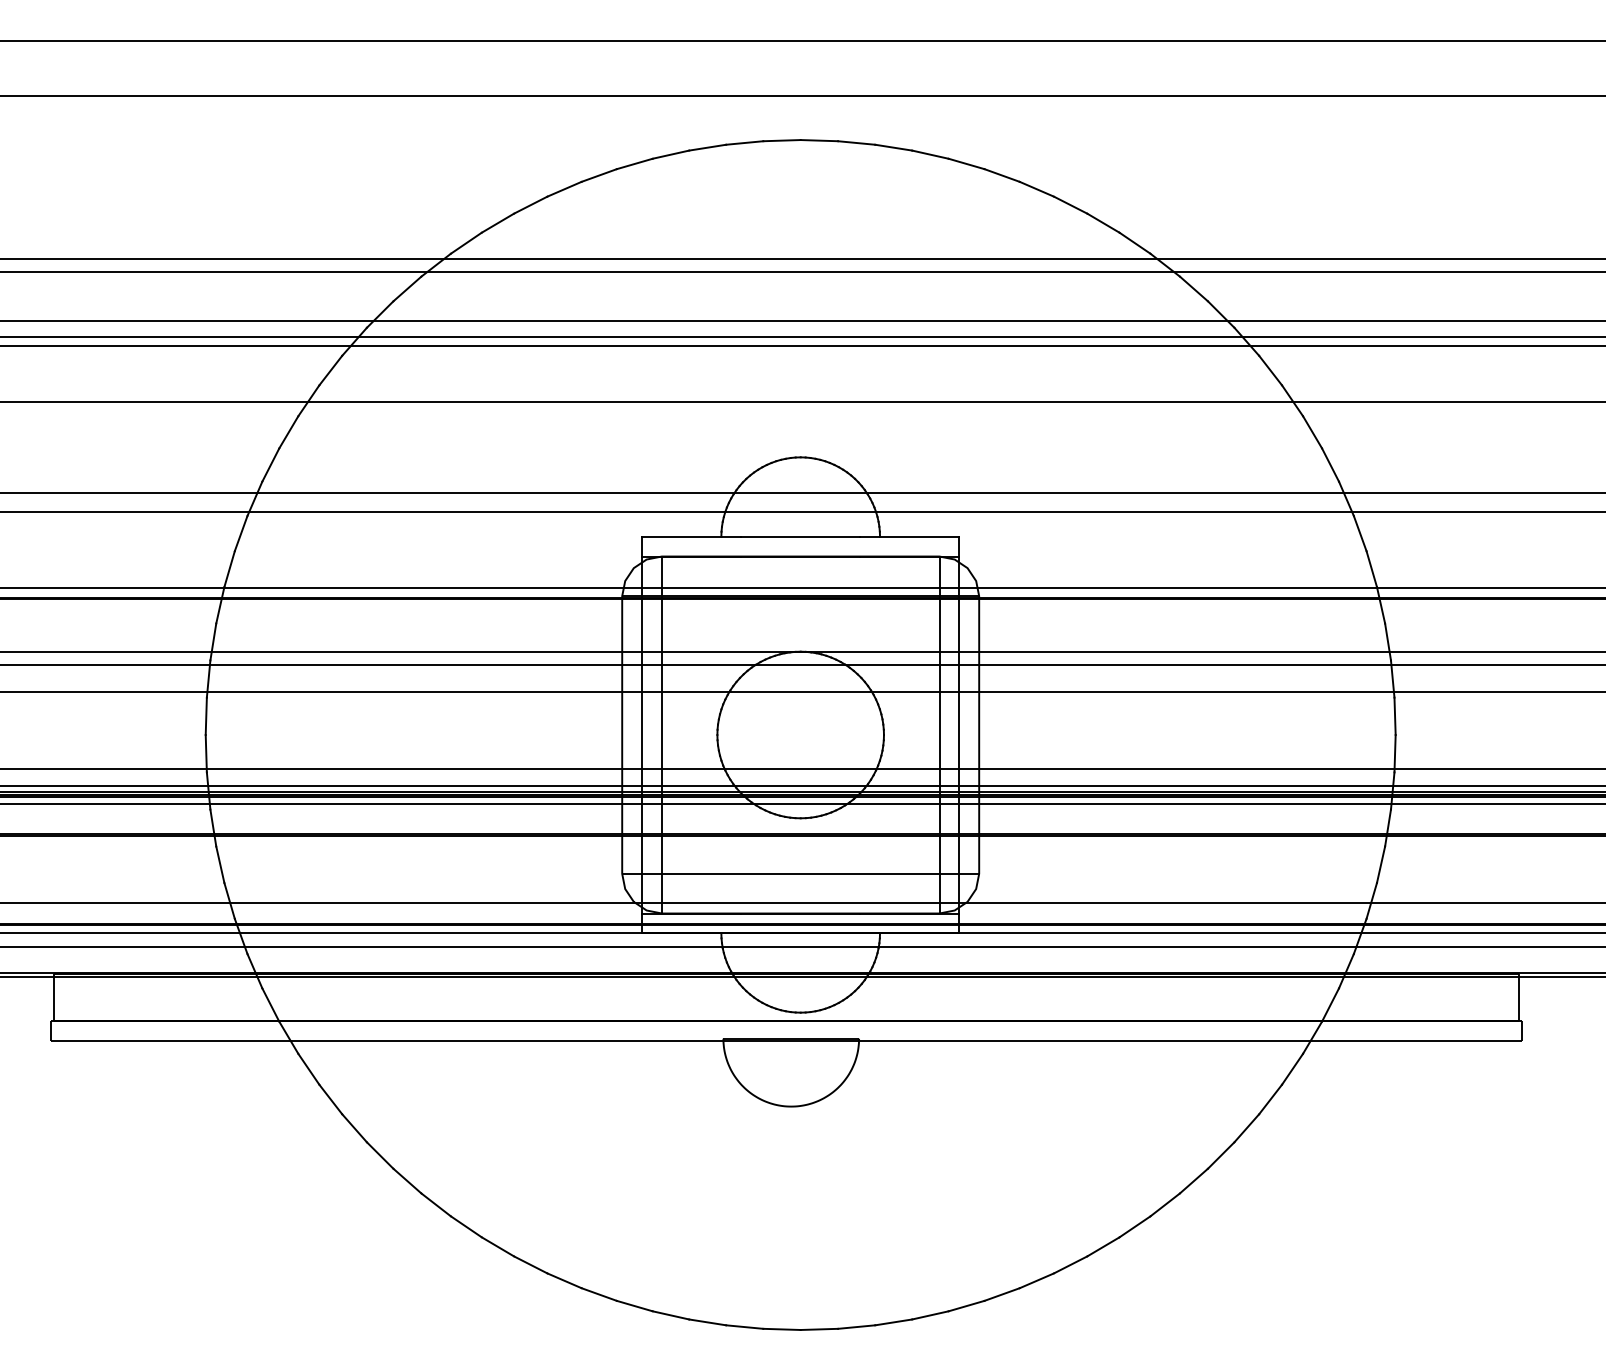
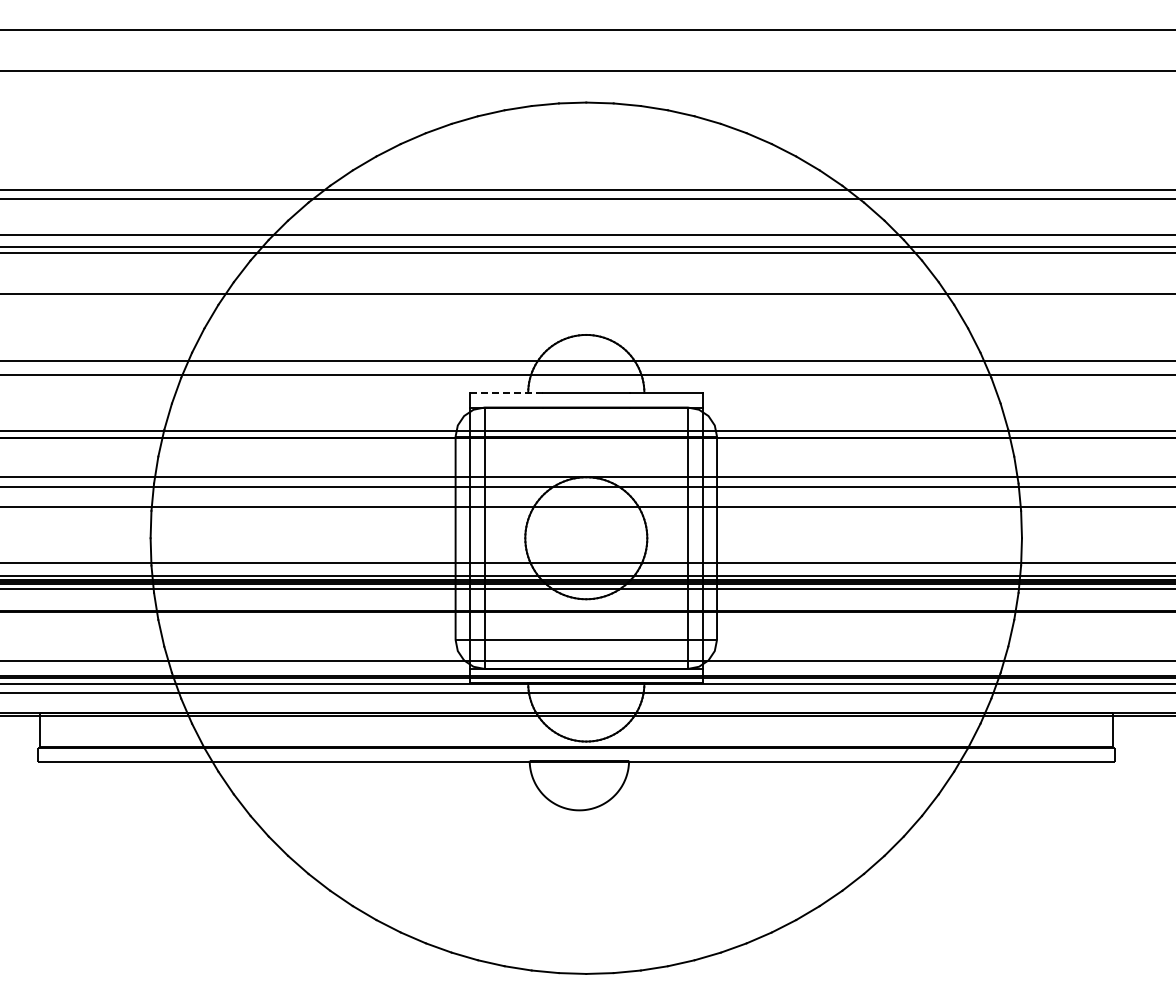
line: (691, 537) -> (506, 393), solid -> dashed

